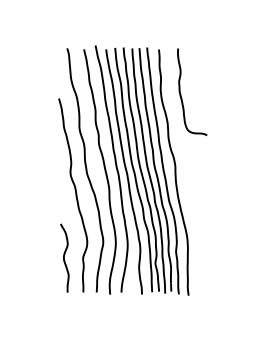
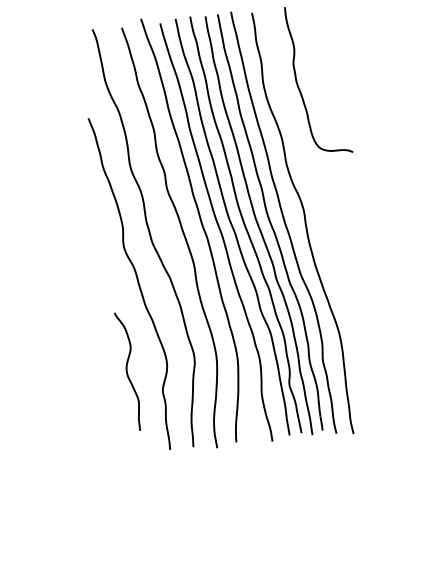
curve: (64, 257) -> (127, 370), moved

